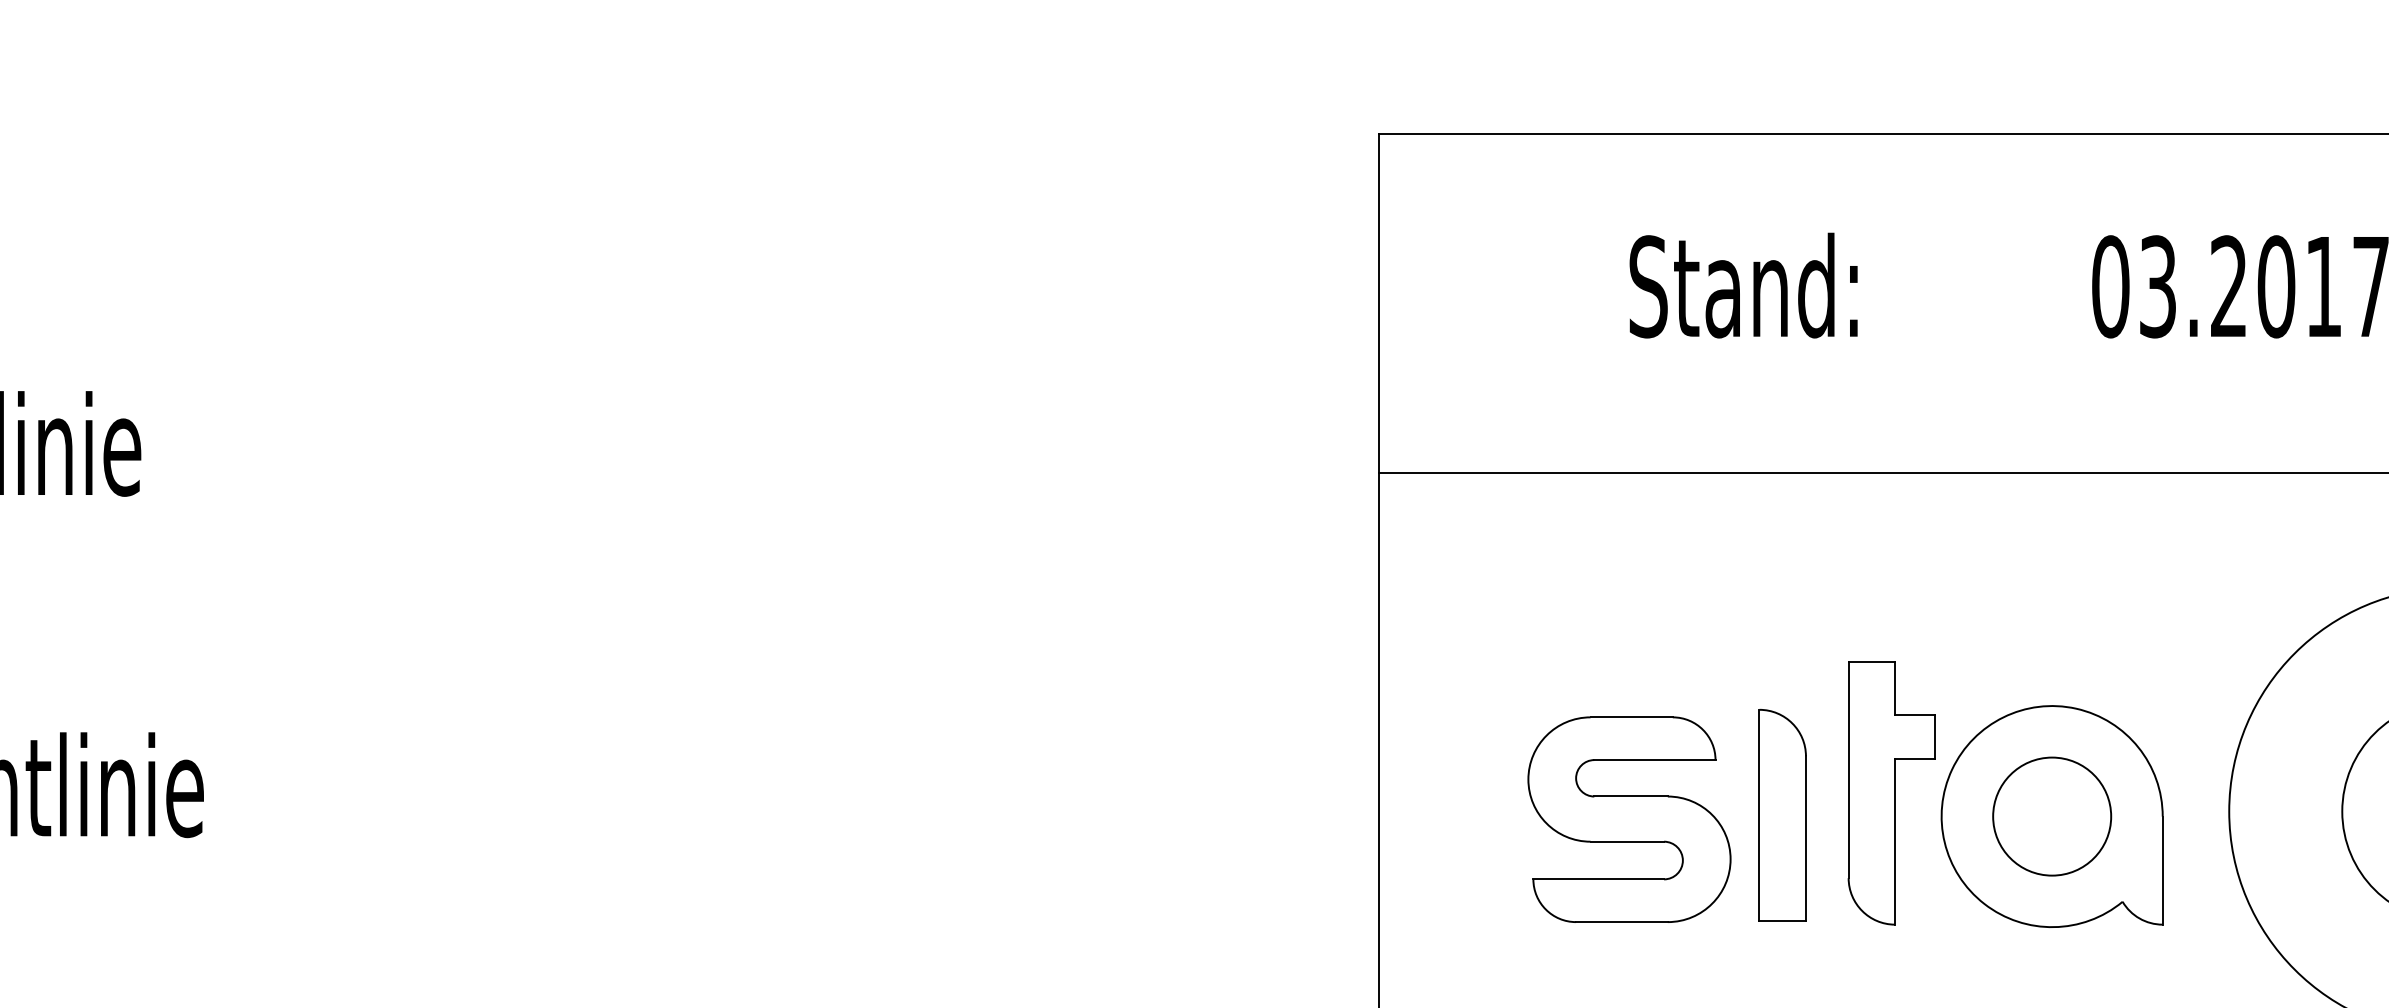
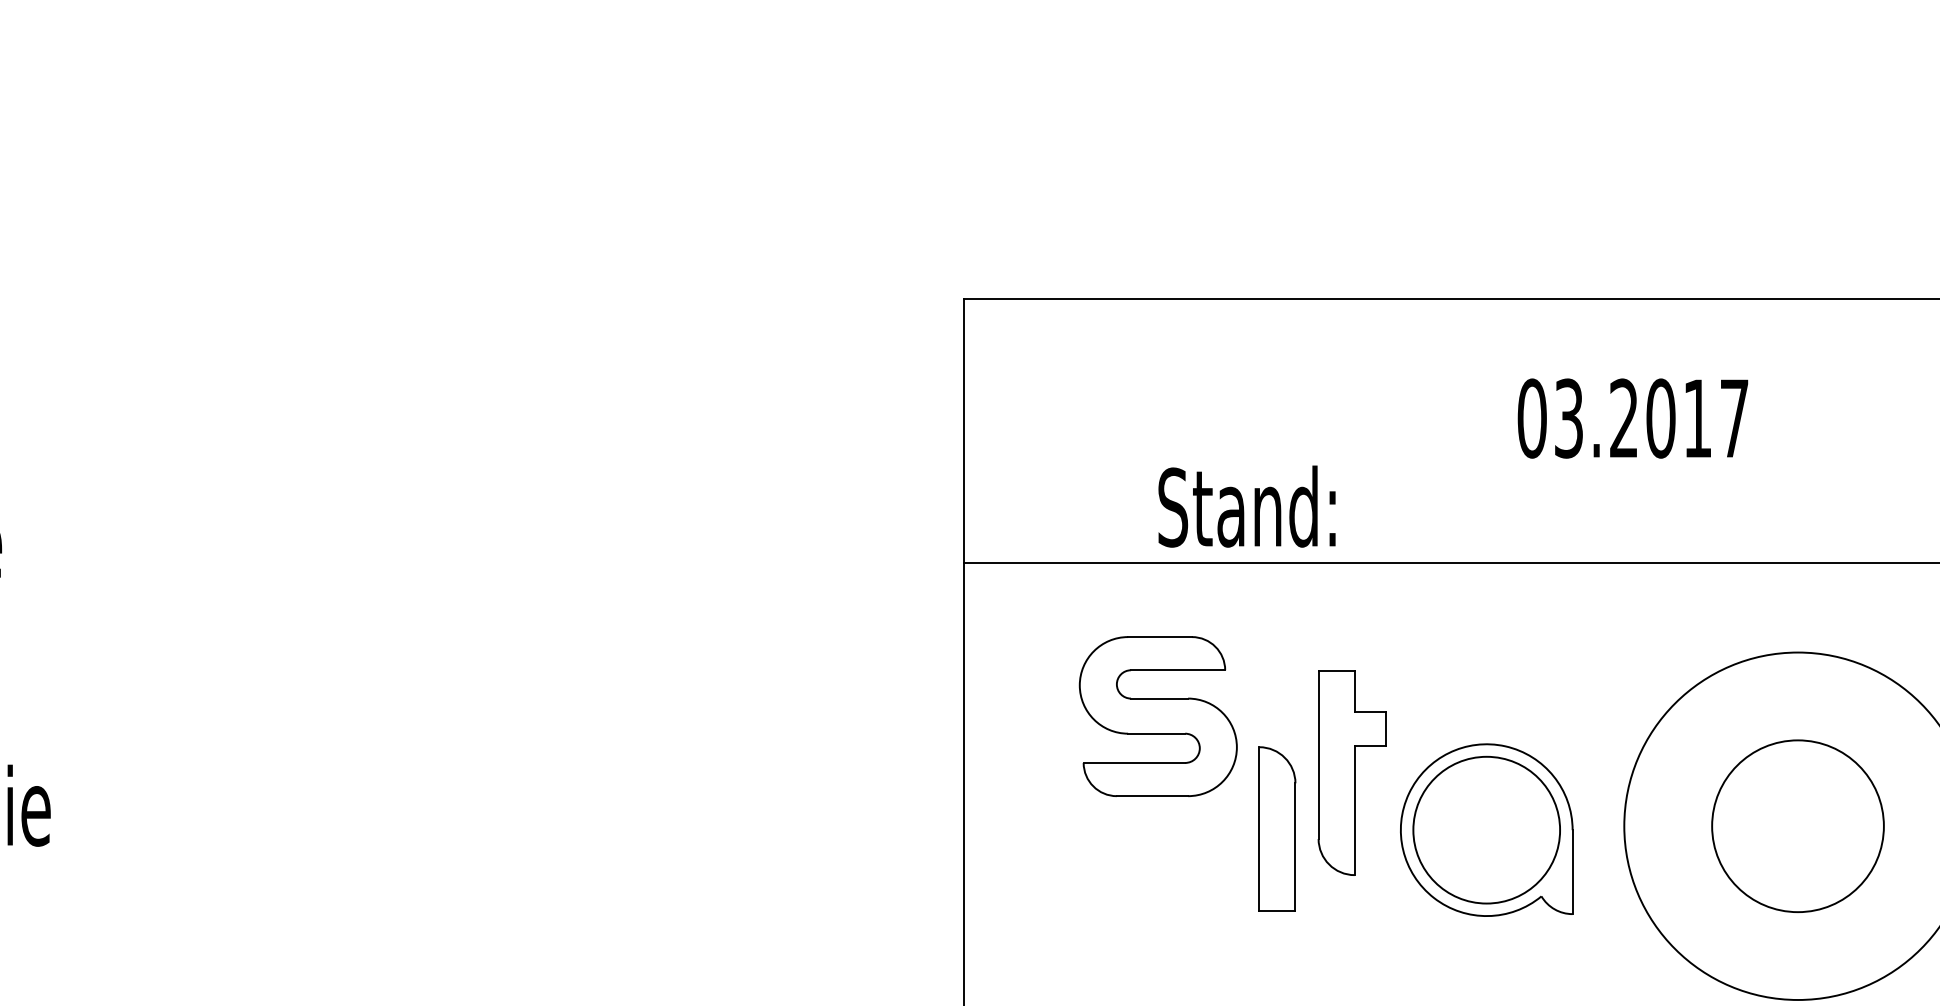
text: (1742, 285) -> (1246, 506), moved
part: (1890, 792) -> (1351, 772), moved
circle: (2051, 817) -> (1486, 830), size x1.6
part: (1628, 819) -> (1157, 716), moved

